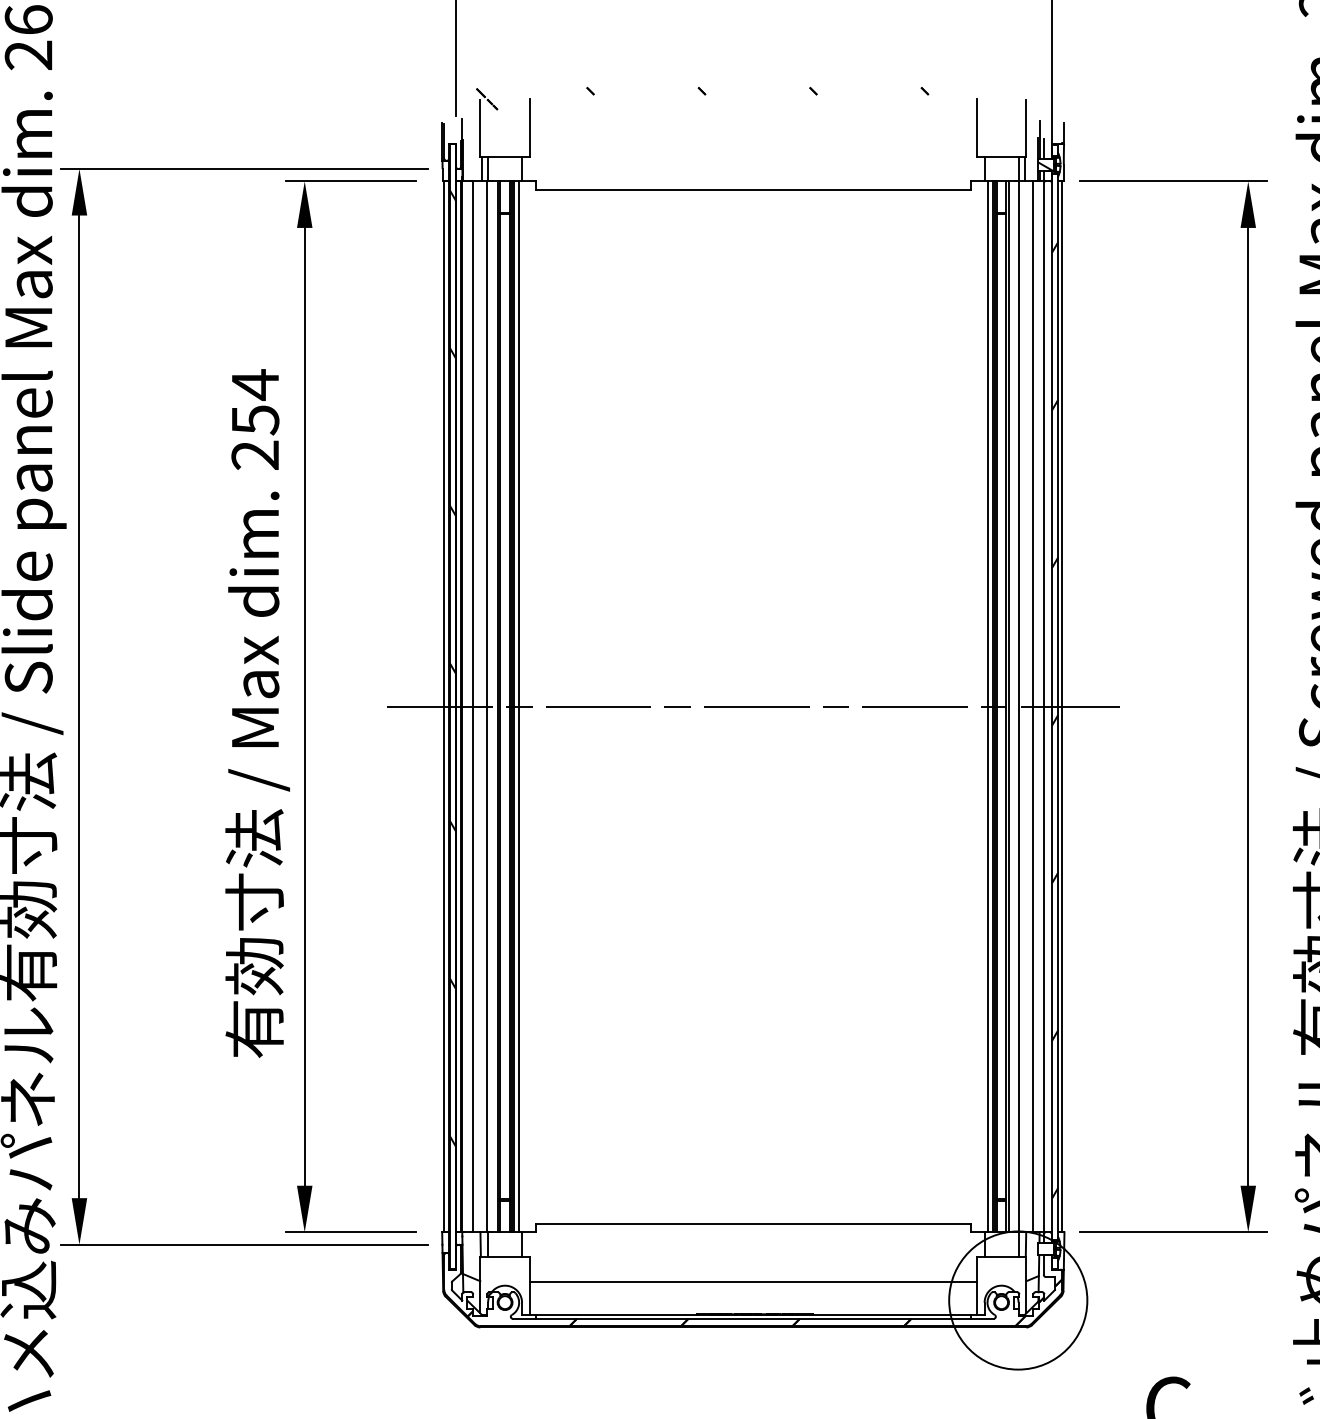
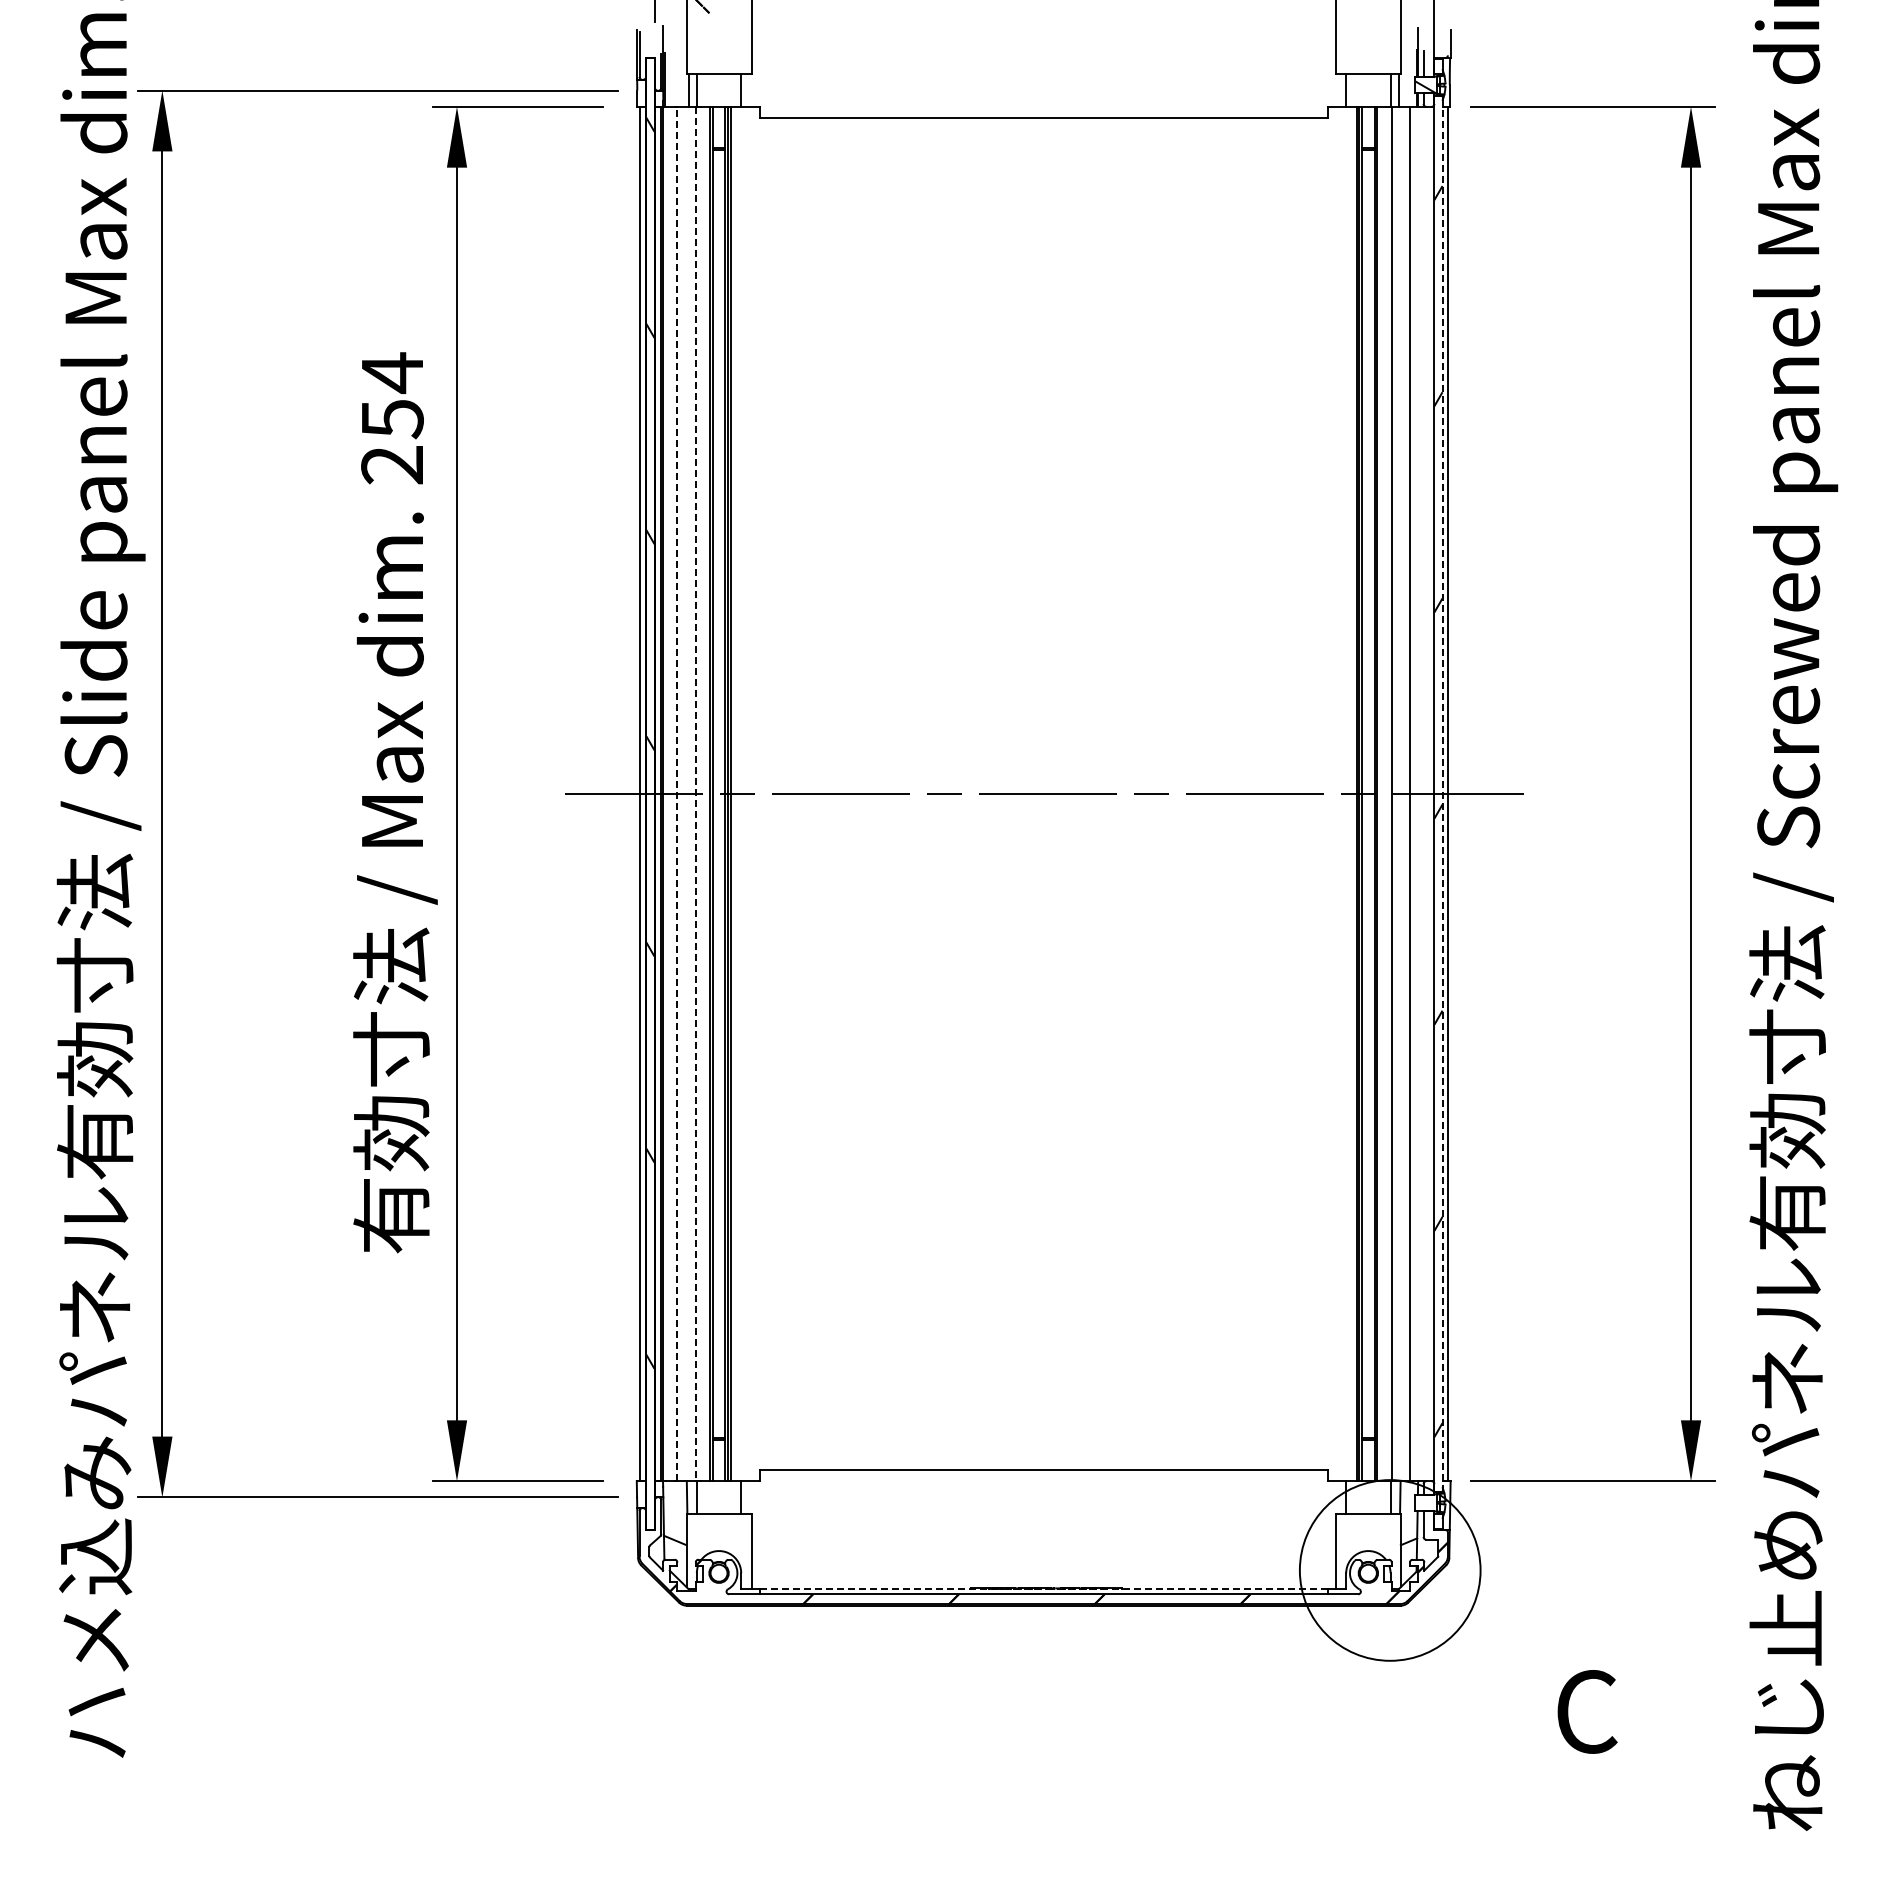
line: (473, 706) -> (677, 793), solid -> dashed
line: (519, 706) -> (737, 793), removed
line: (987, 706) -> (1349, 793), removed
line: (1043, 706) -> (1423, 793), removed
line: (487, 707) -> (695, 794), solid -> dashed
line: (1058, 707) -> (1442, 794), solid -> dashed
line: (753, 1281) -> (1043, 1545), removed
line: (753, 1315) -> (1044, 1589), solid -> dashed

